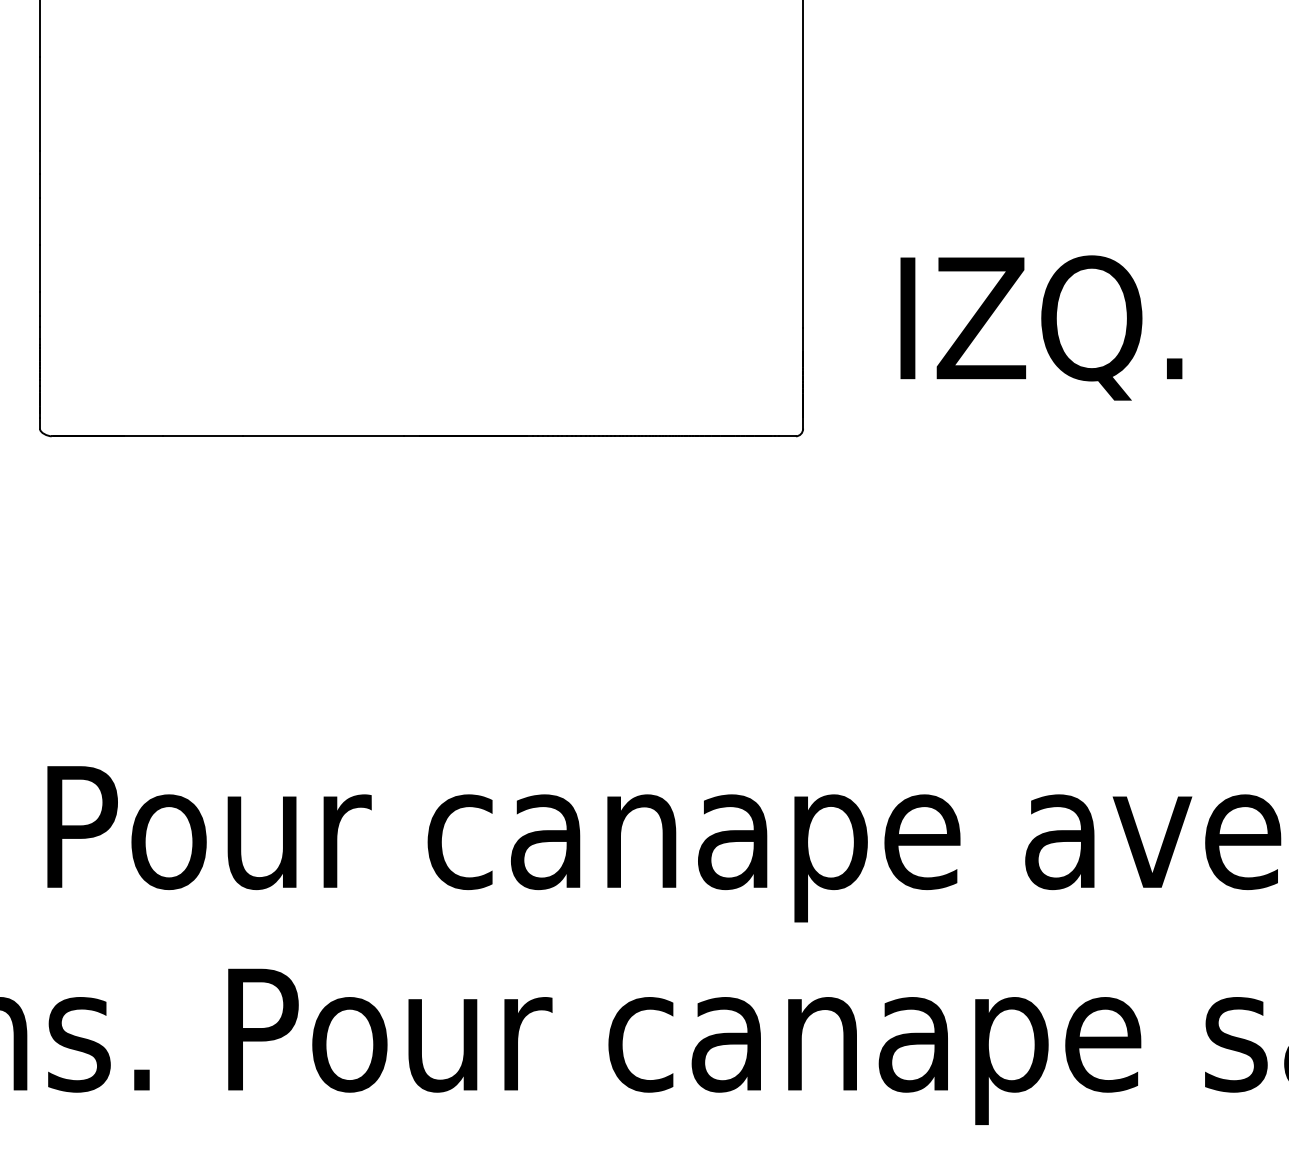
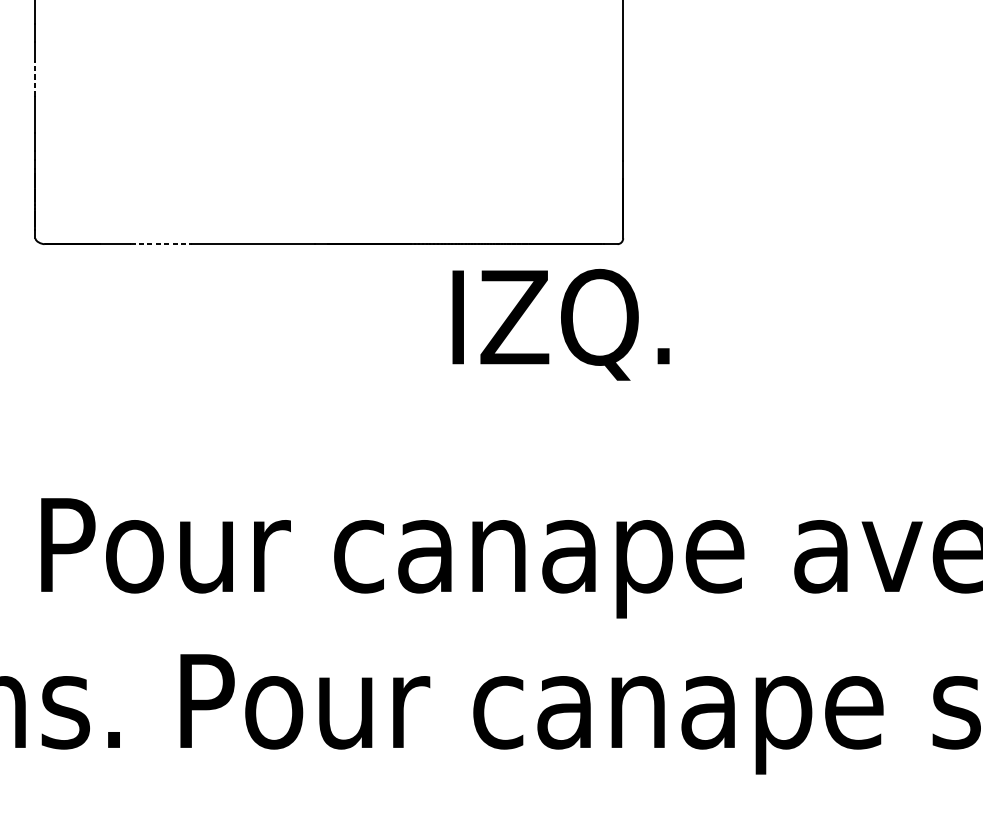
line: (39, 221) -> (35, 78), solid -> dashed
text: (1041, 327) -> (561, 324), moved
line: (203, 436) -> (161, 244), solid -> dashed

